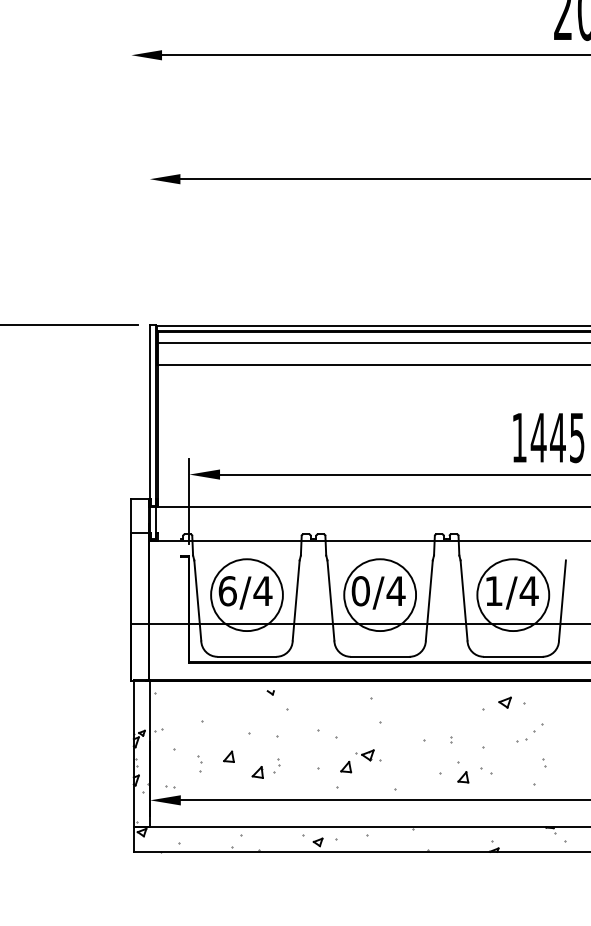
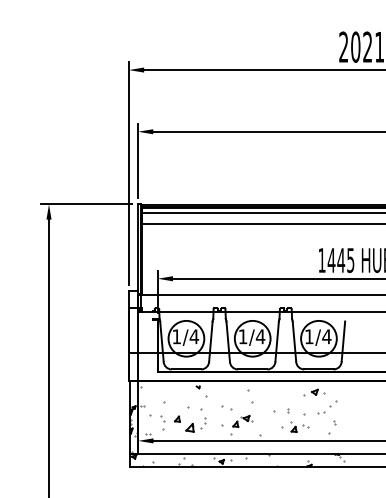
line: (150, 238) -> (138, 161), added
line: (130, 263) -> (128, 173), added
text: (227, 590) -> (176, 336), 6/4 -> 1/4
text: (359, 590) -> (242, 336), 0/4 -> 1/4
part: (530, 733) -> (327, 407), size x1.43
part: (198, 763) -> (162, 422), size x1.67
part: (265, 767) -> (195, 424), size x1.43

